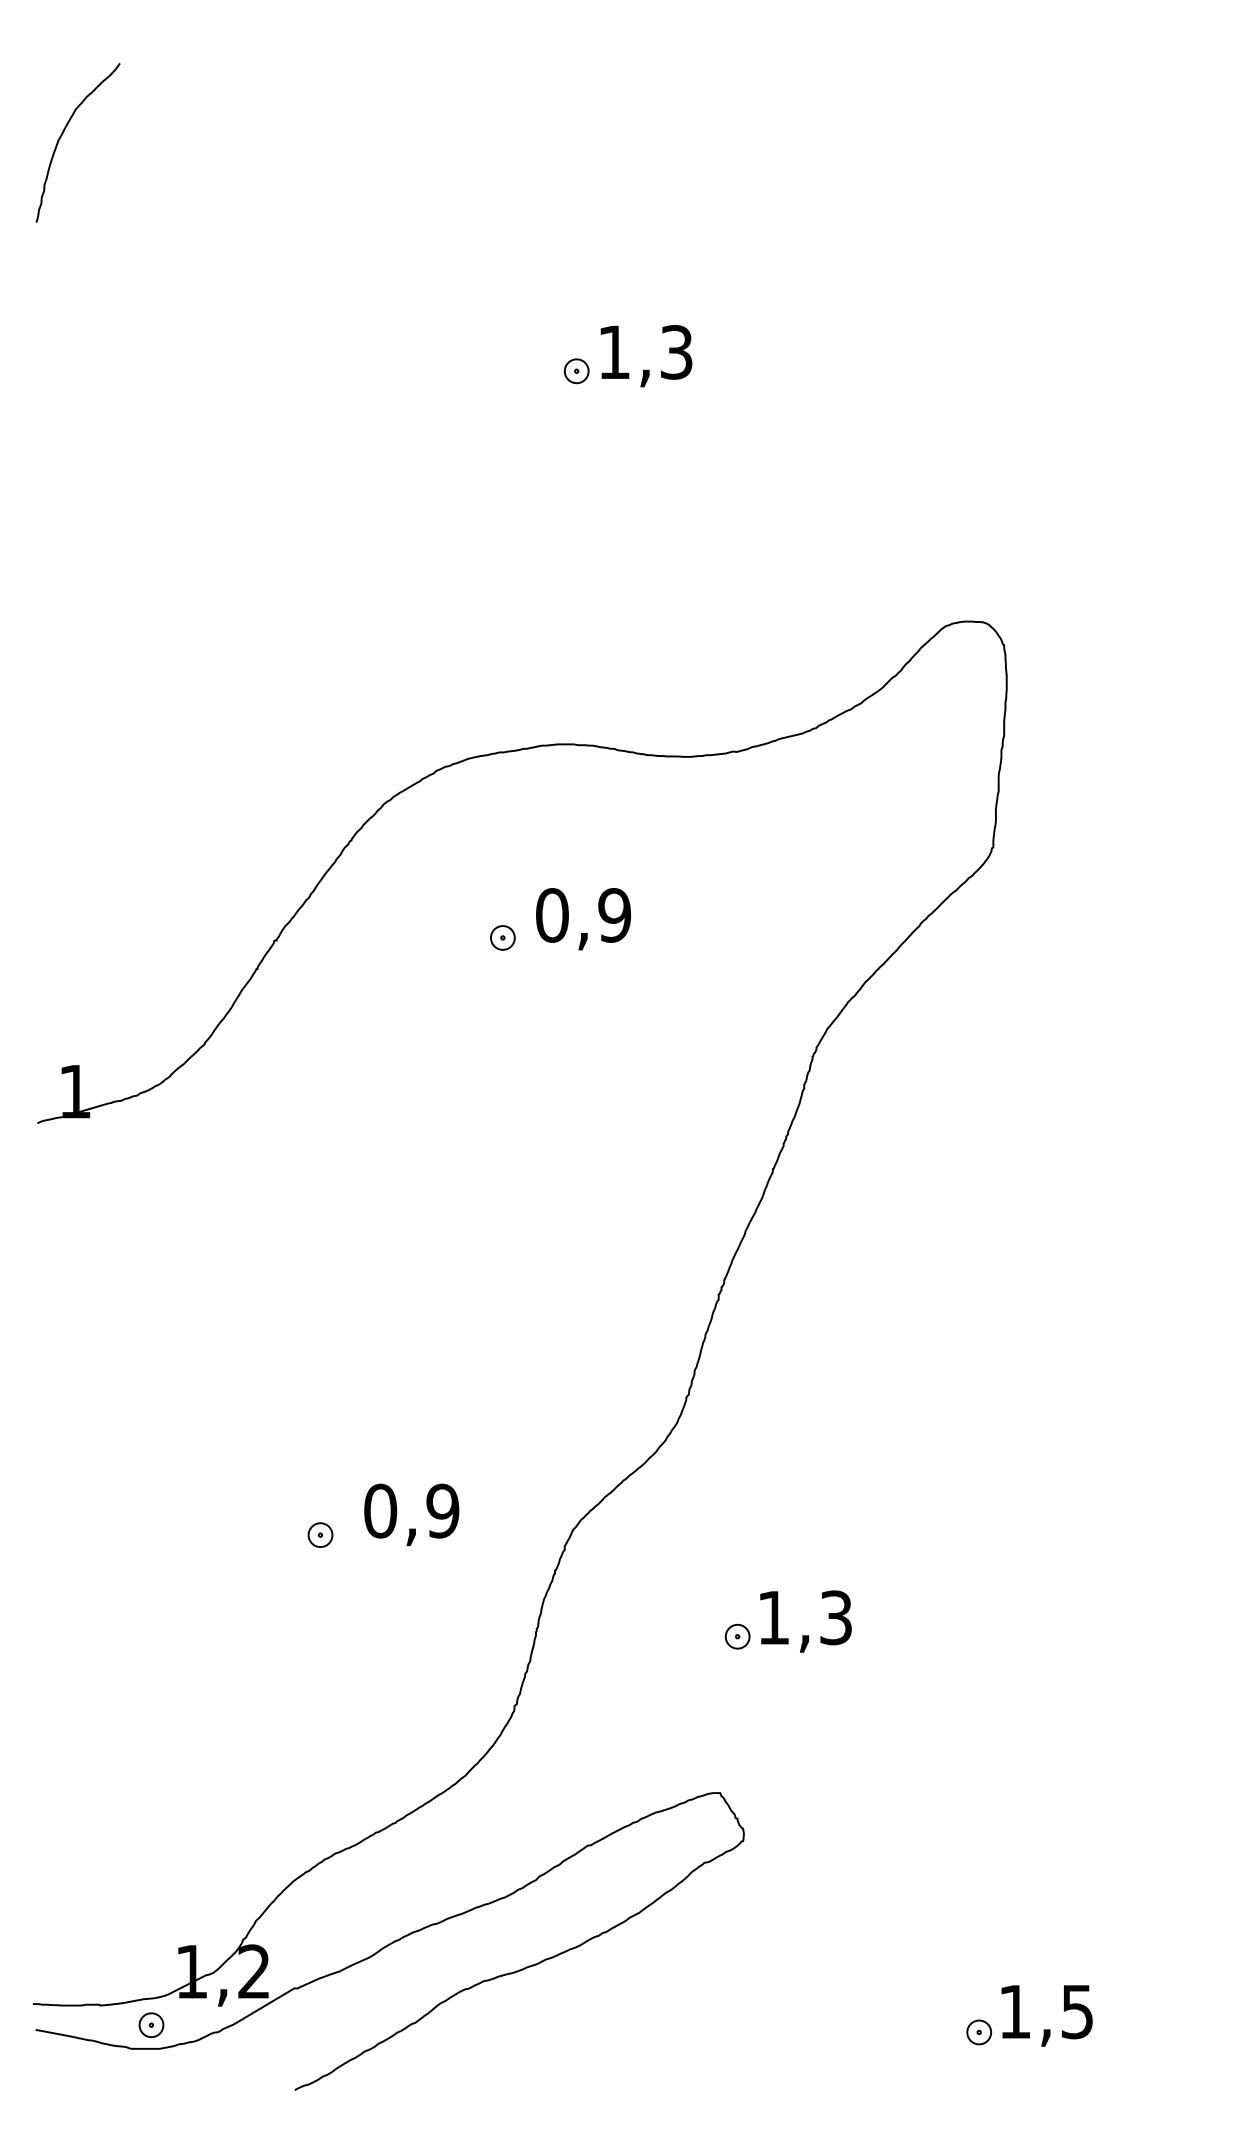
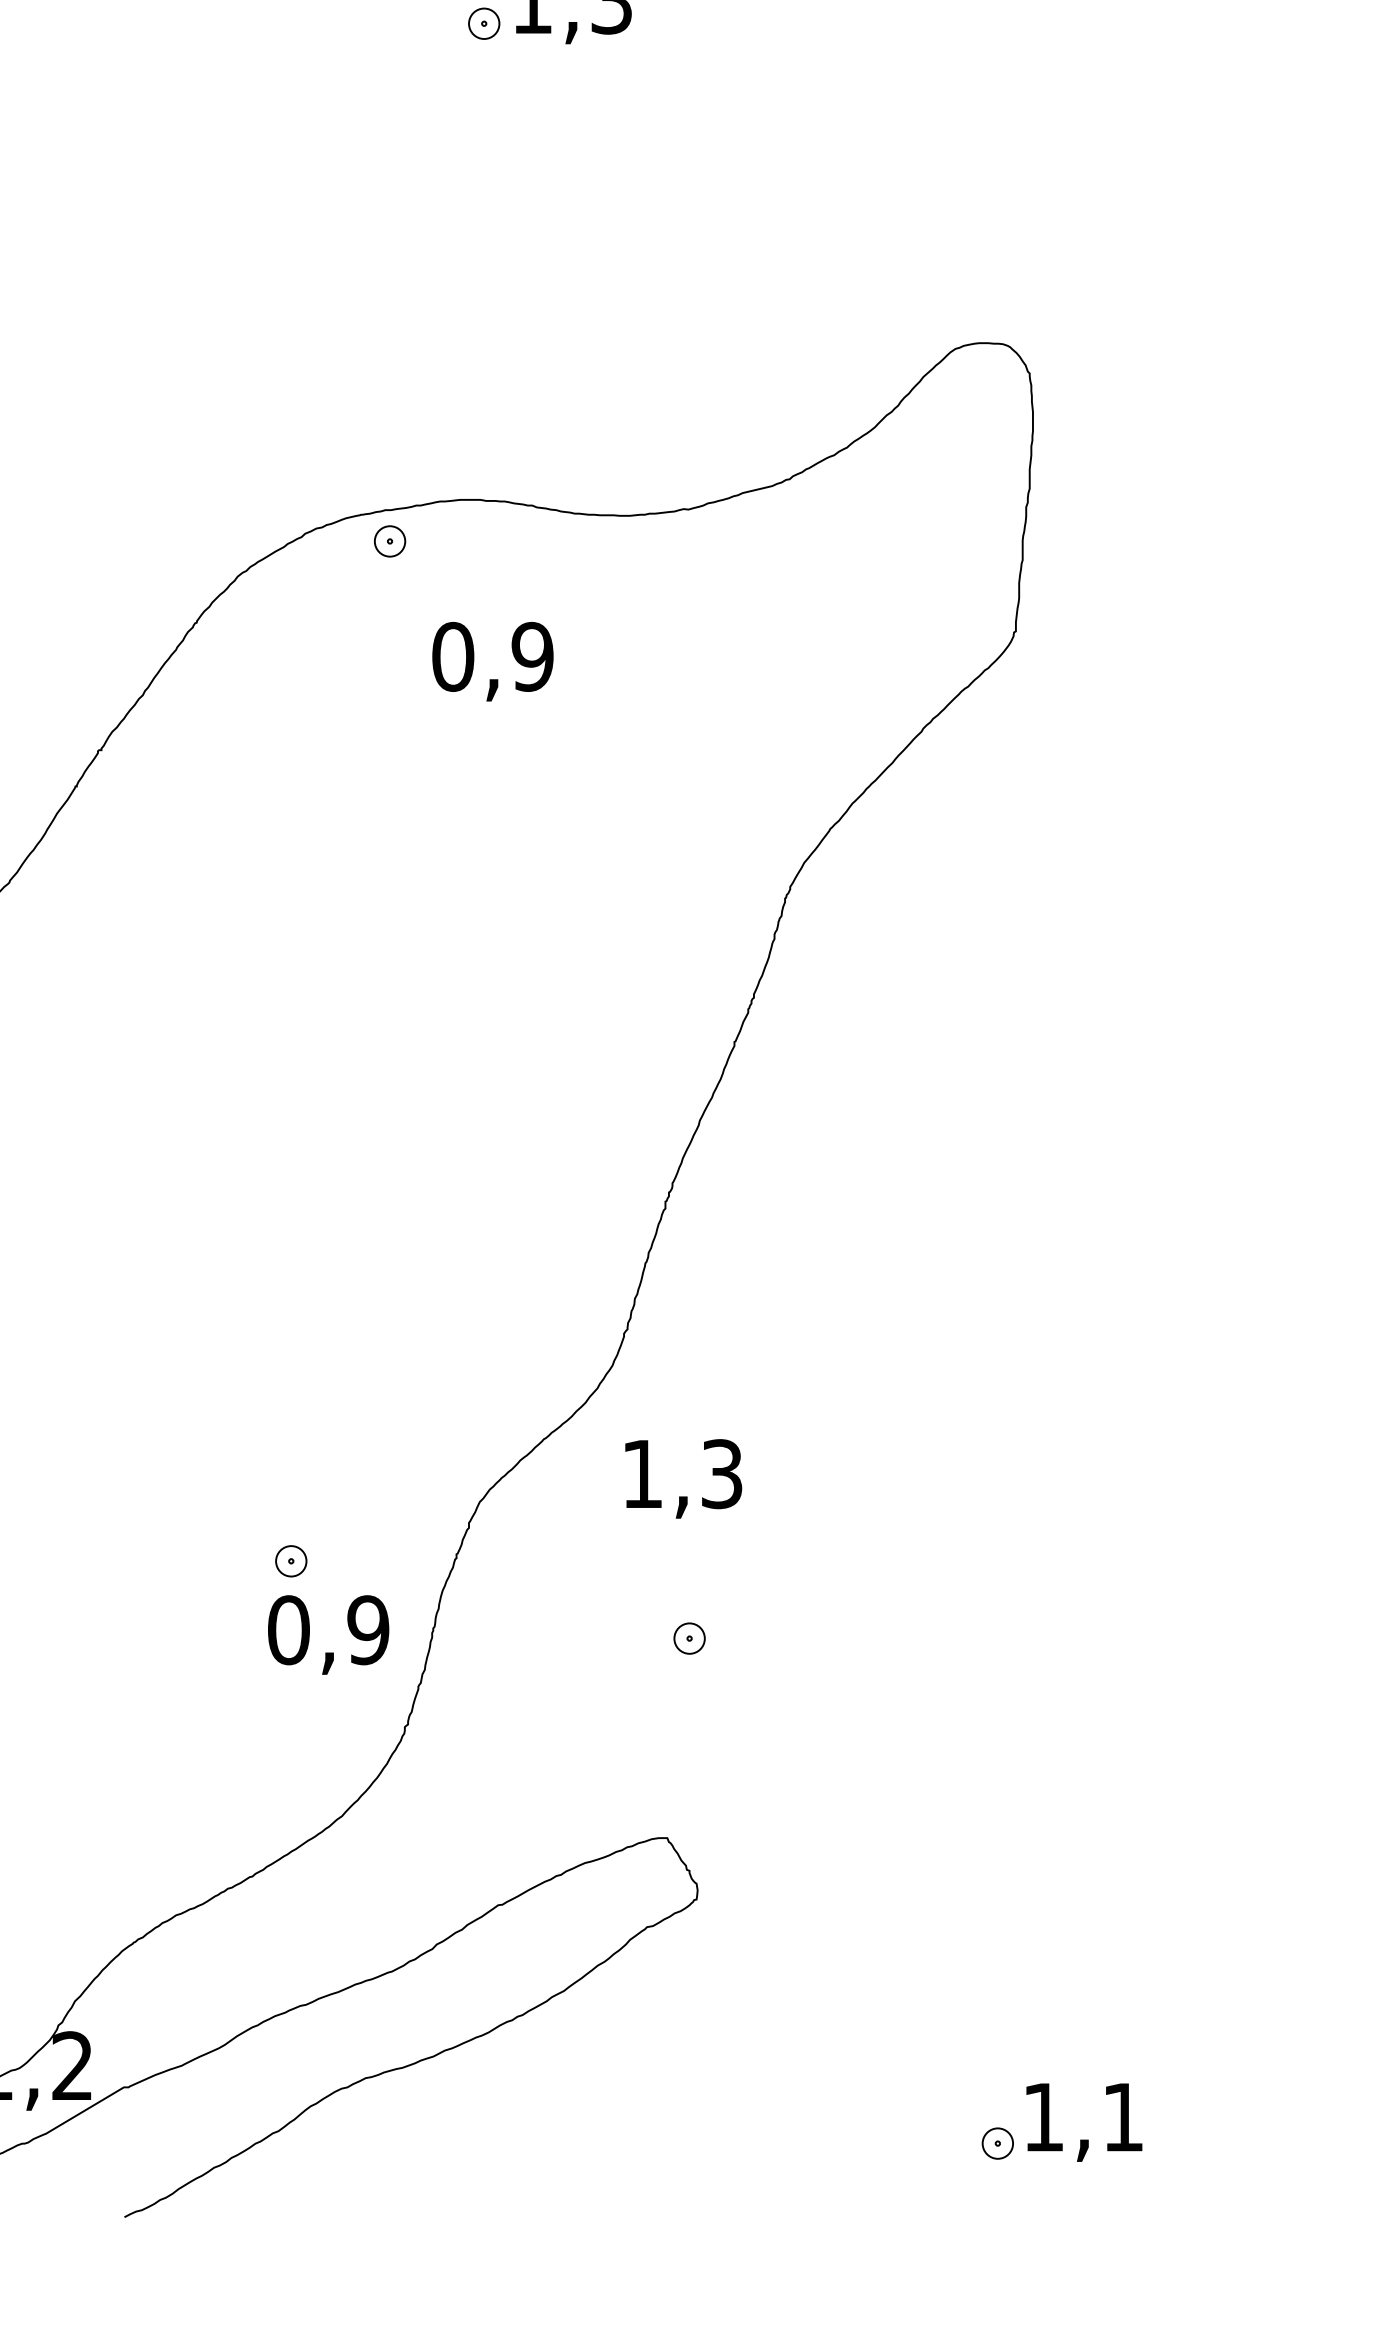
text: (583, 919) -> (492, 662), moved
part: (502, 937) -> (389, 540), moved
text: (411, 1514) -> (328, 1634), moved
part: (320, 1534) -> (291, 1560), moved
text: (805, 1621) -> (683, 1478), moved
text: (1076, 2012) -> (1122, 2118), 1,5 -> 1,1

